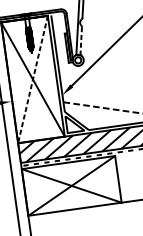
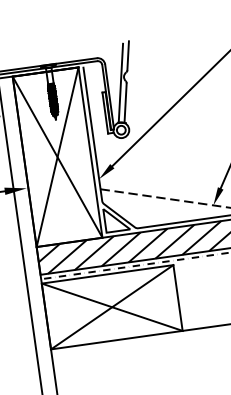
line: (81, 41) -> (125, 103), dashed -> solid
line: (32, 79) -> (57, 157), dashed -> solid

